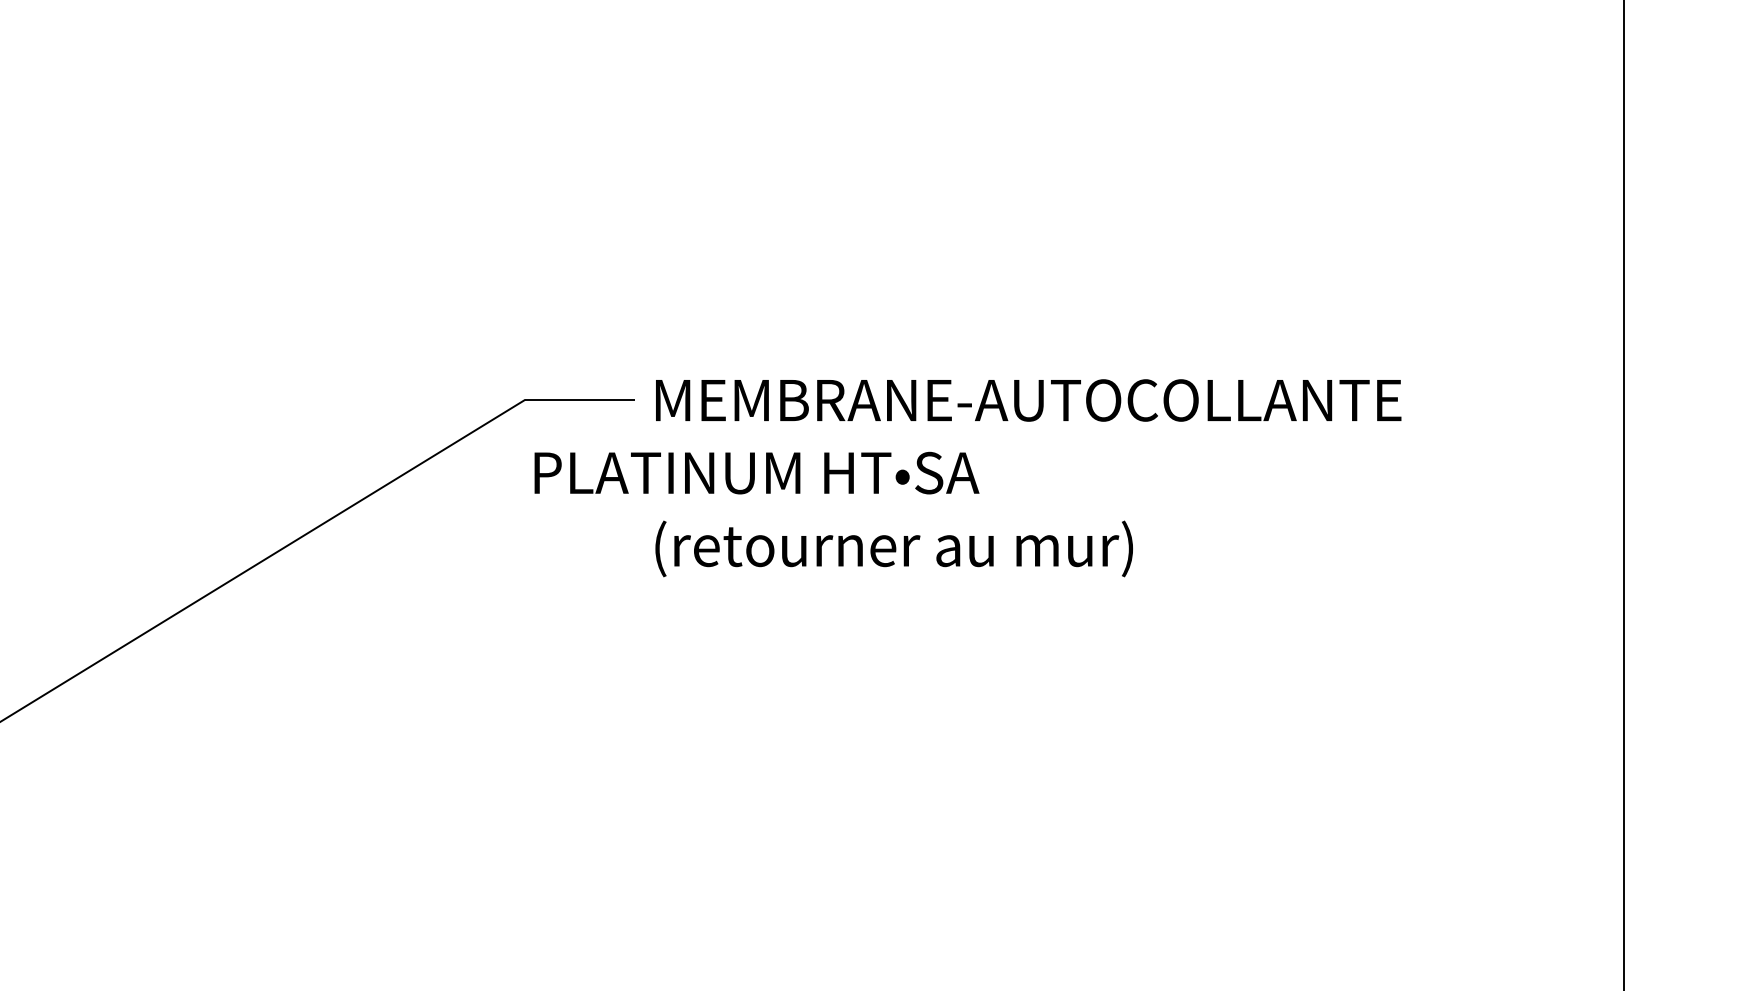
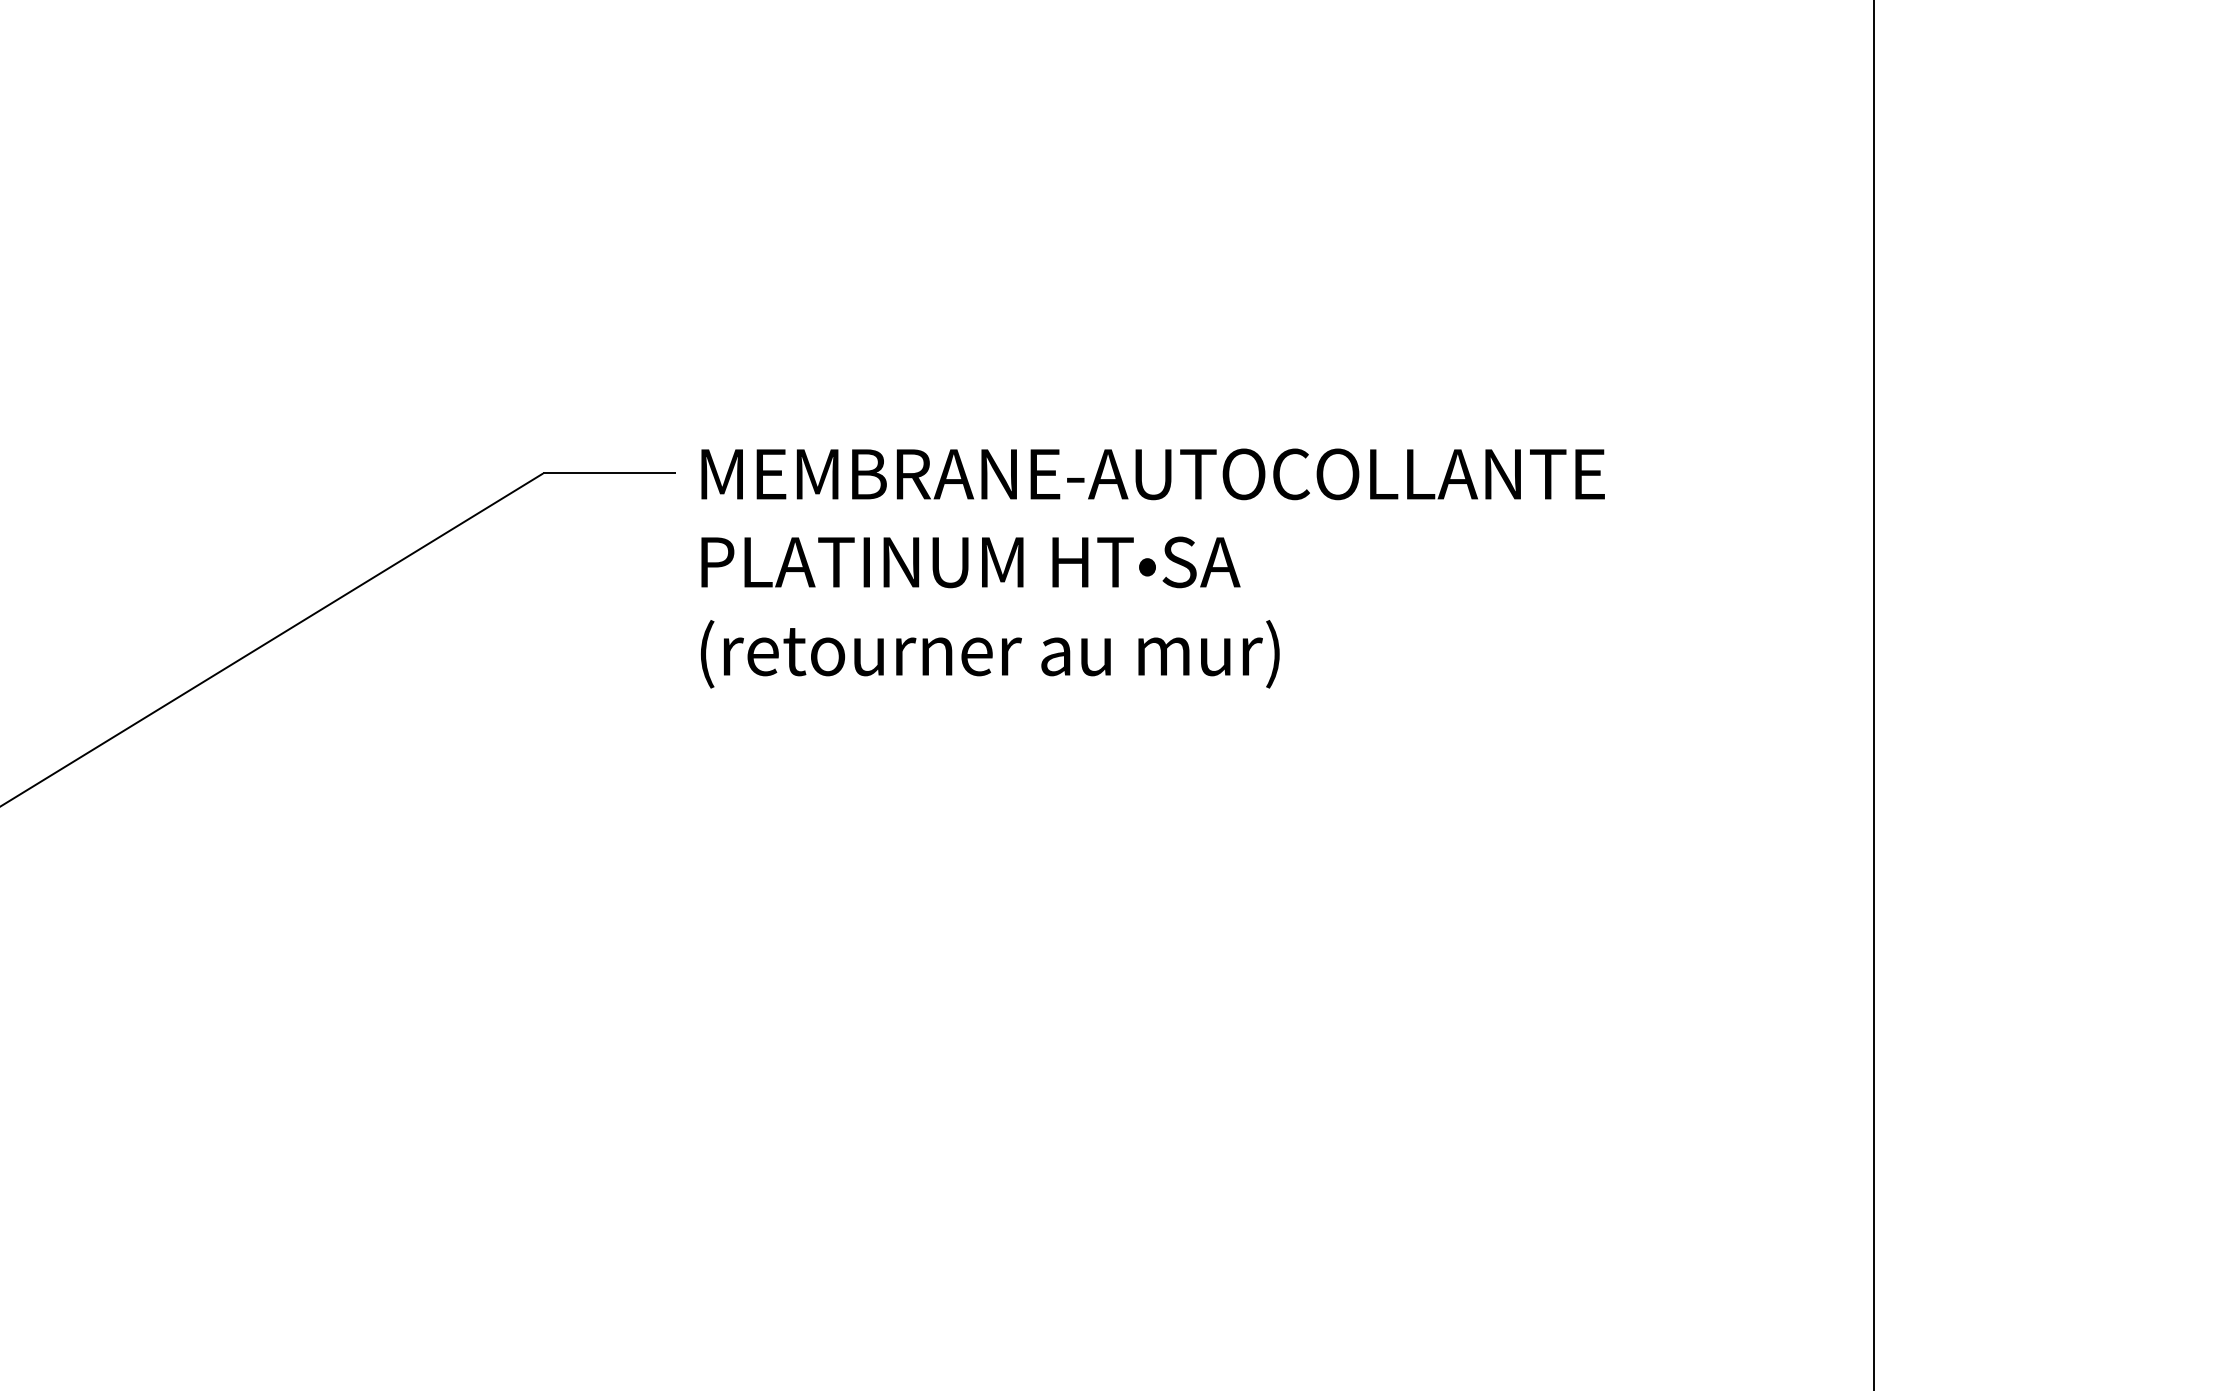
text: (756, 473) -> (970, 562), moved

